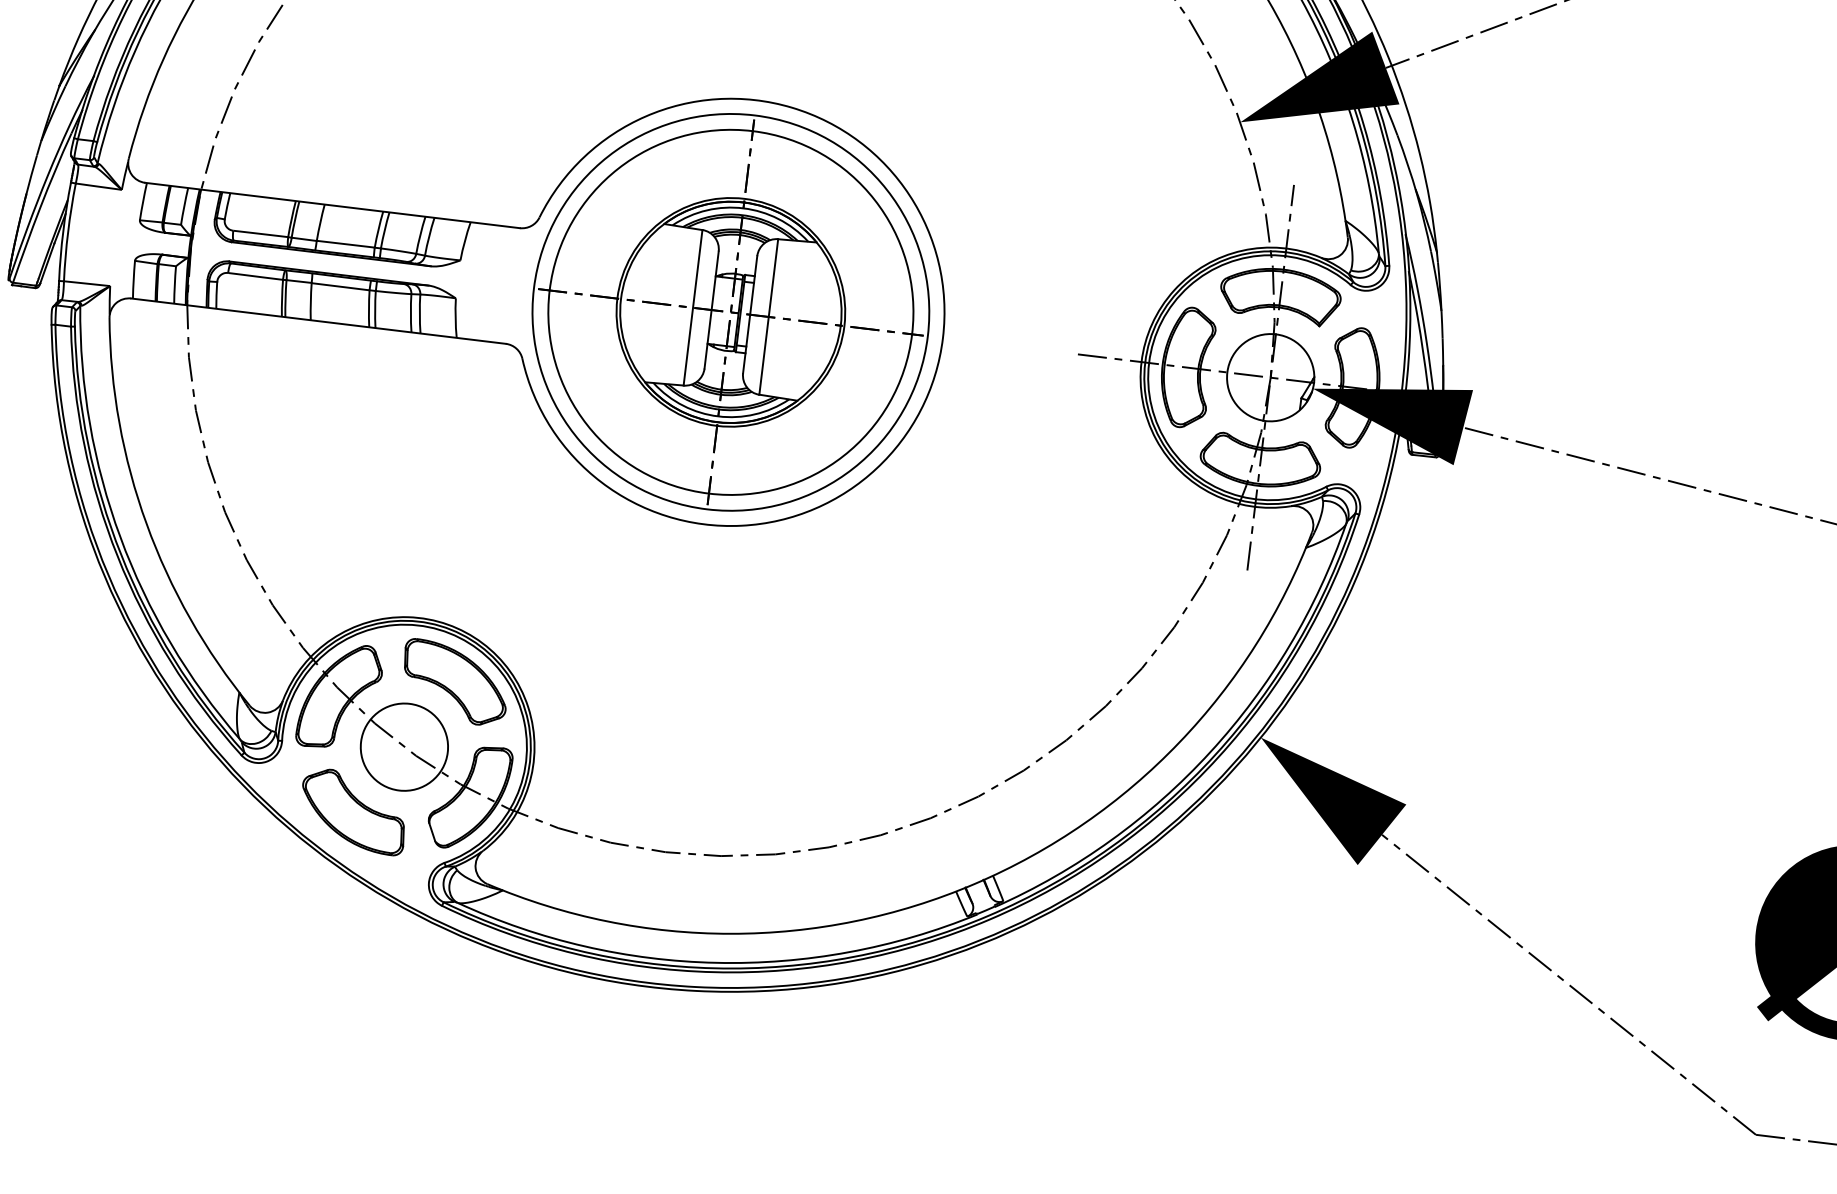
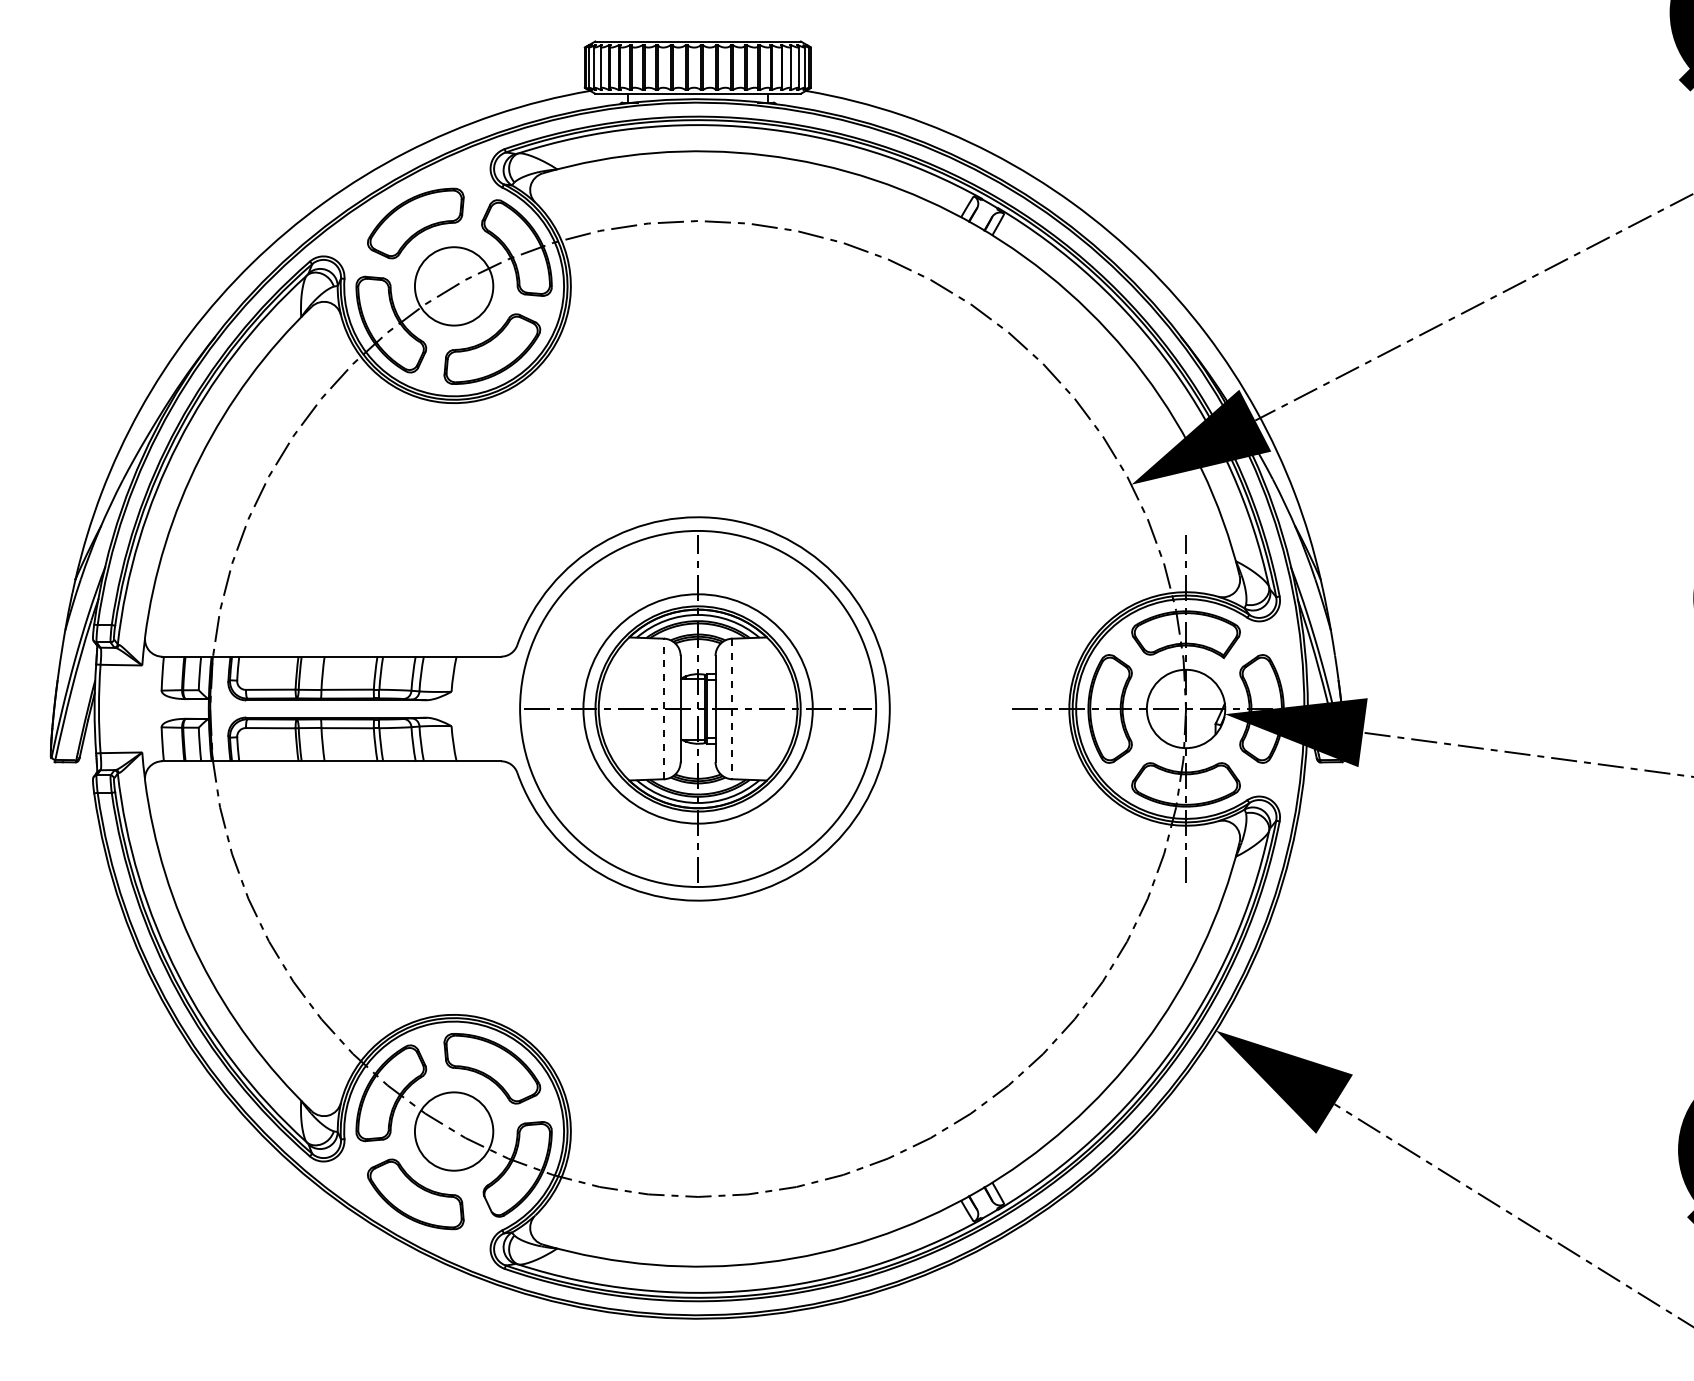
line: (692, 307) -> (663, 708), solid -> dashed
circle: (730, 311) -> (697, 708), size x0.7
line: (768, 317) -> (732, 709), solid -> dashed

